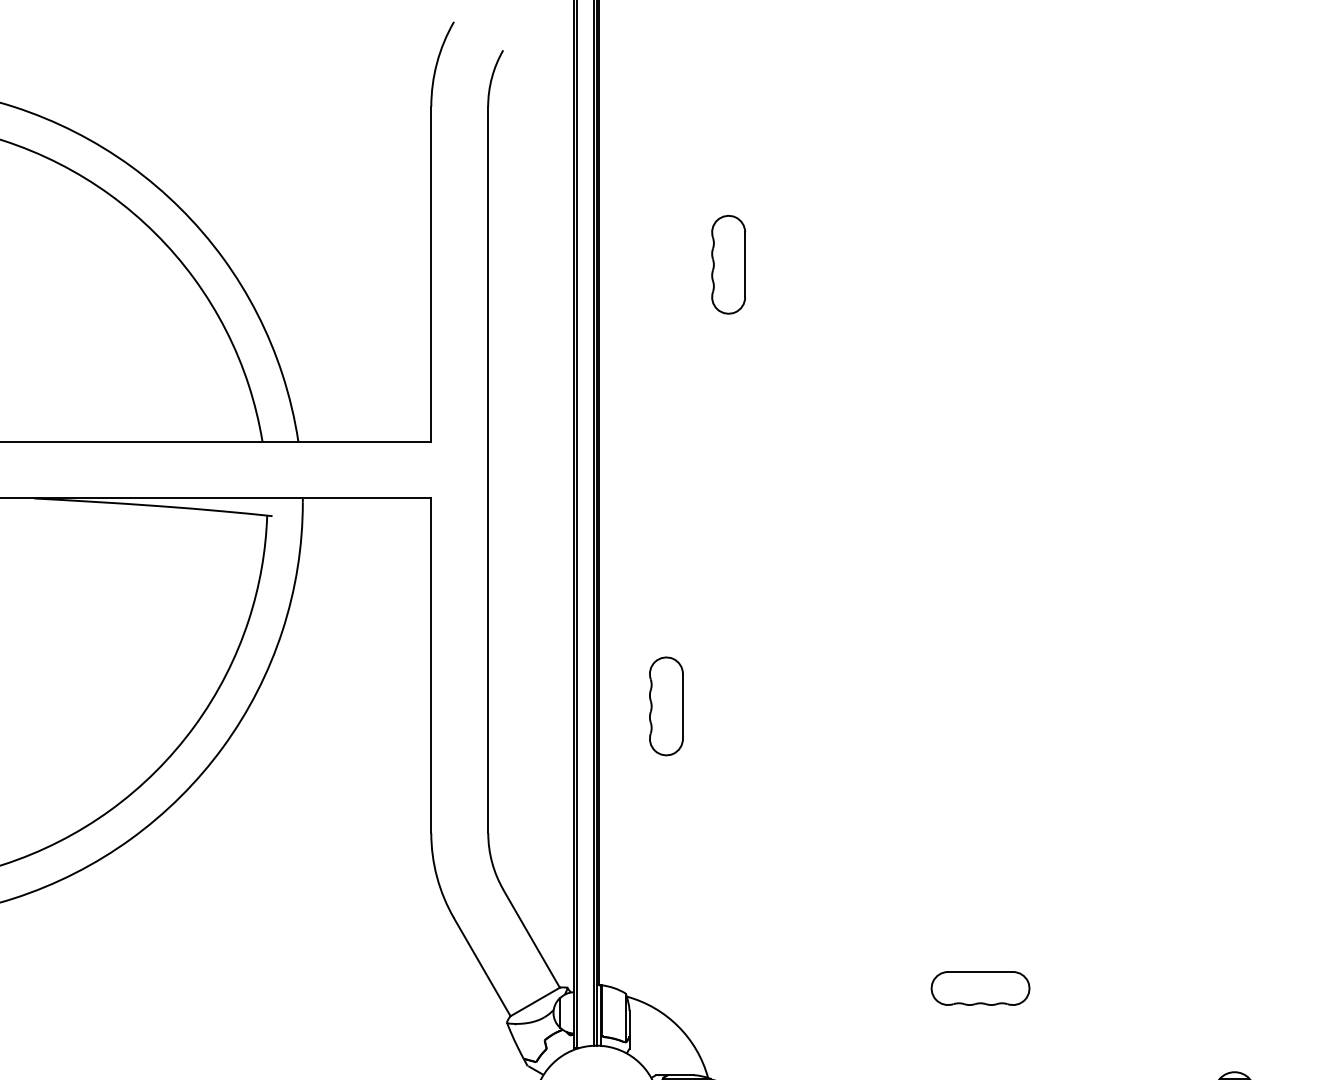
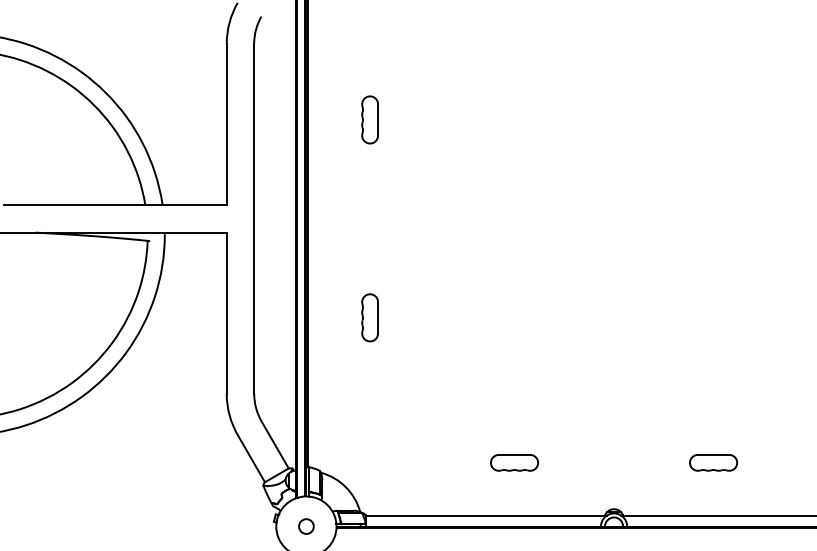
part: (665, 705) -> (369, 317), moved
part: (980, 987) -> (514, 462), moved

